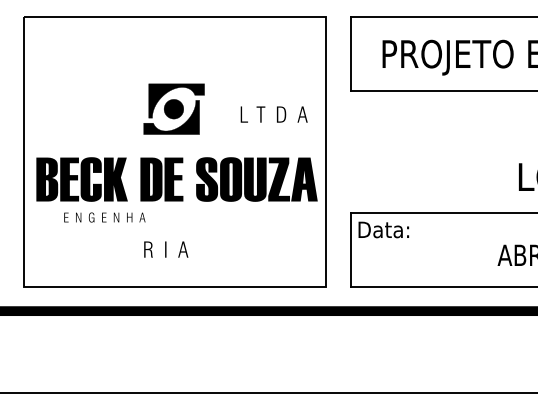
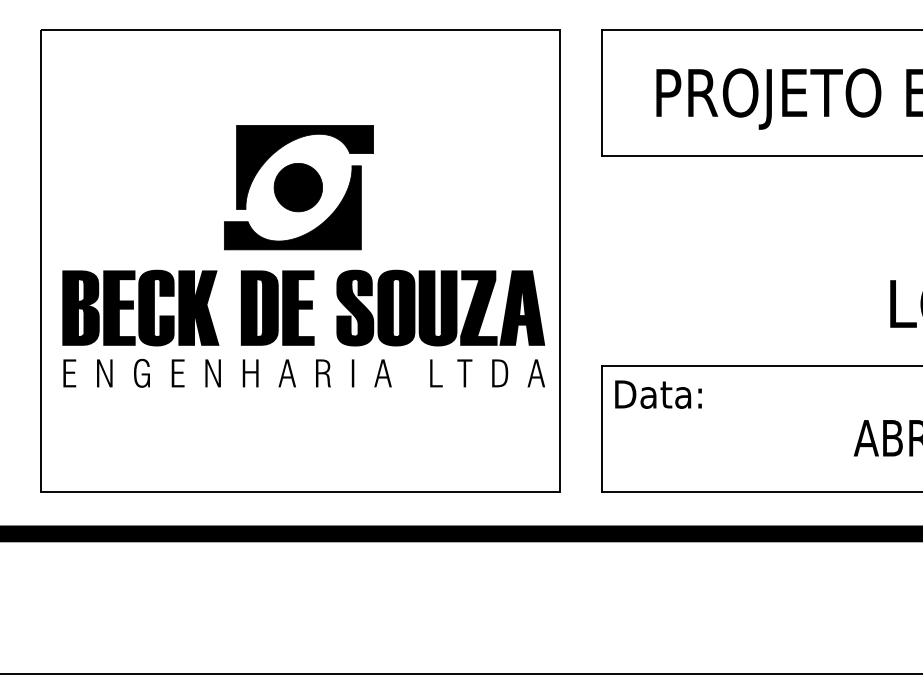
part: (173, 108) -> (297, 186), size x1.43
part: (273, 114) -> (486, 373), moved
part: (104, 217) -> (179, 373), size x1.67
part: (166, 249) -> (354, 373), moved

